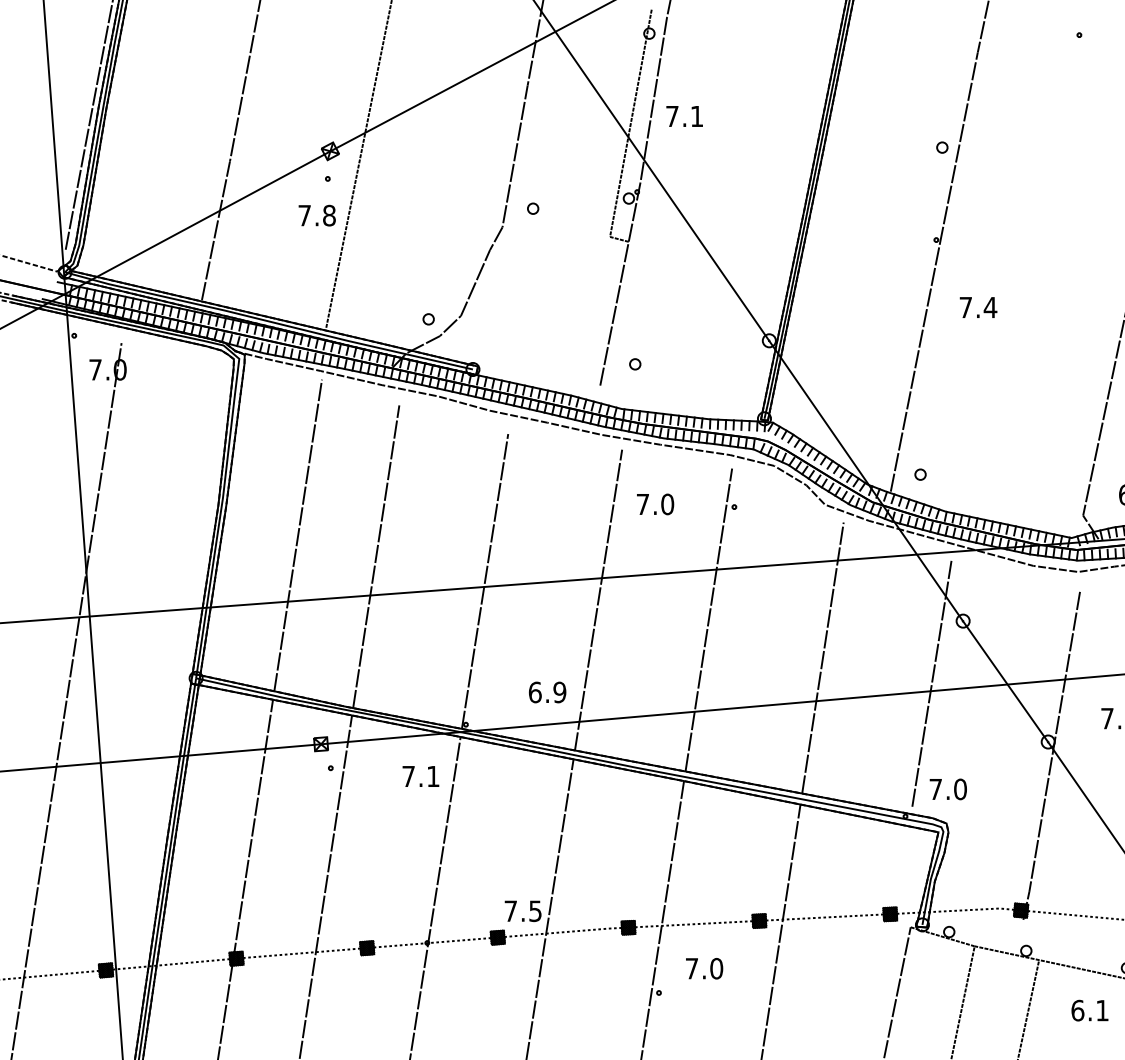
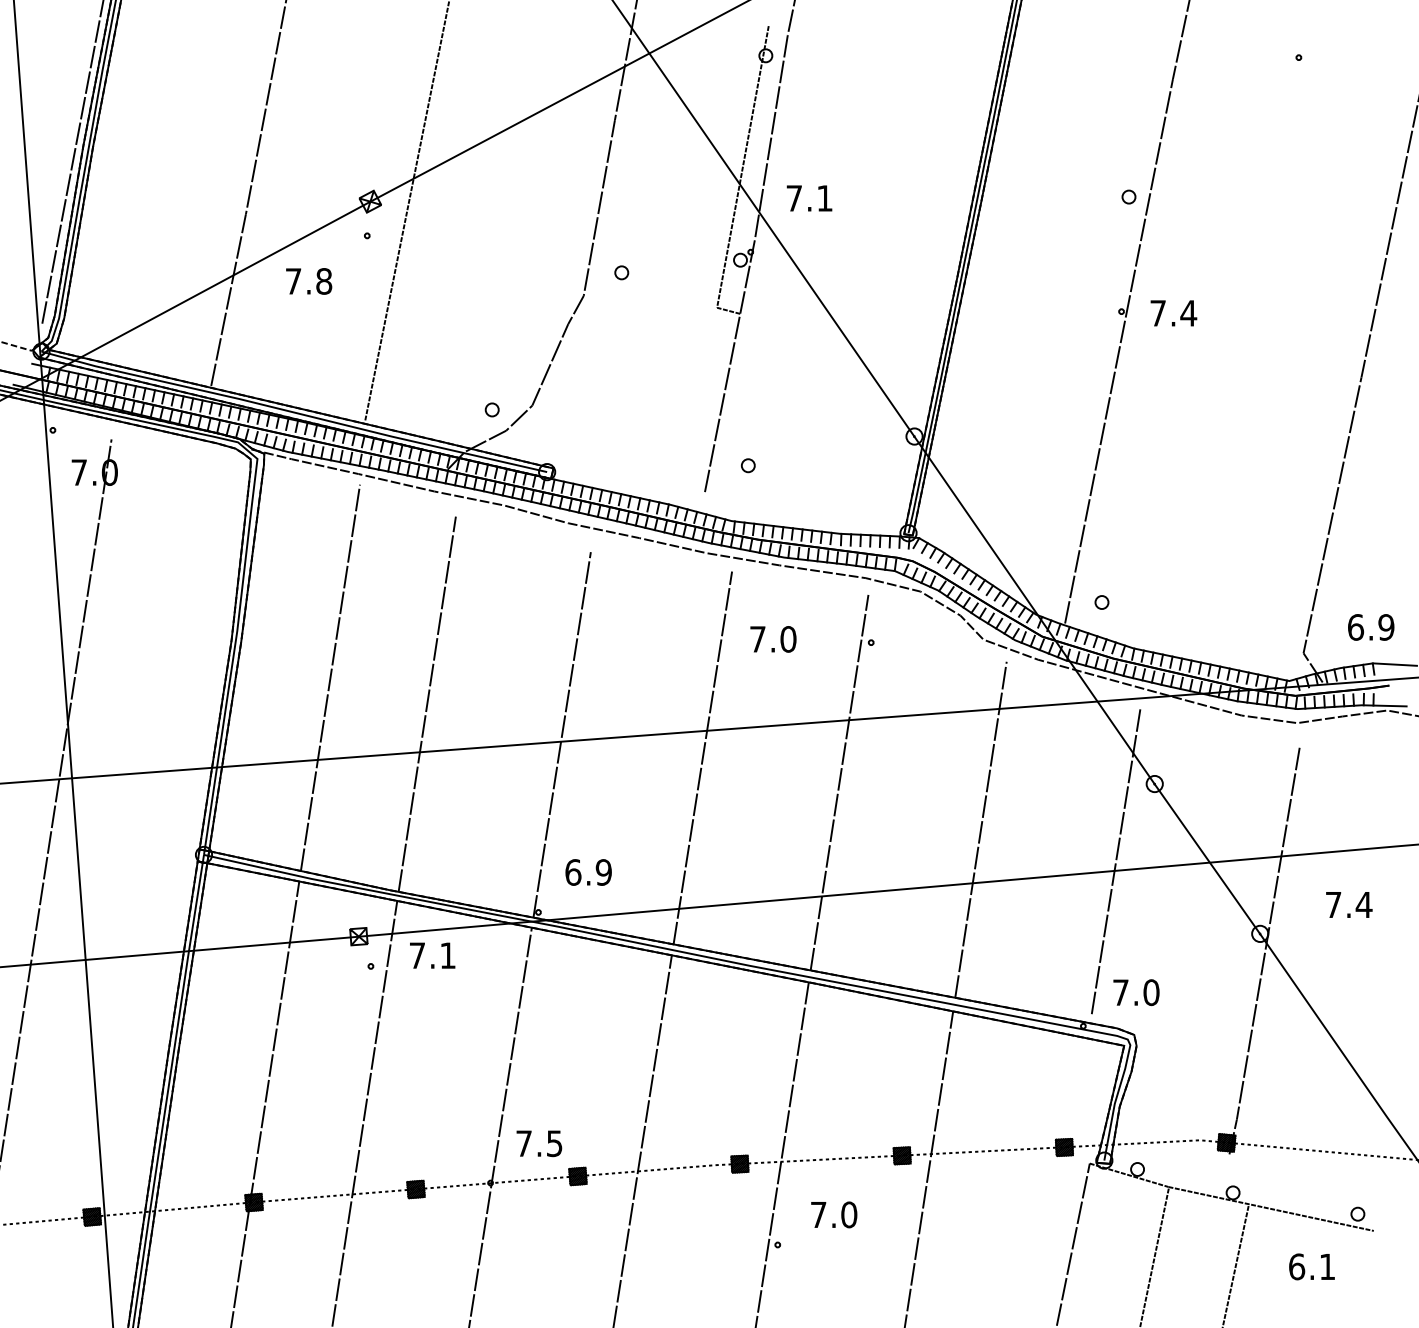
text: (684, 116) -> (809, 198), moved
text: (317, 215) -> (309, 281), moved
text: (978, 307) -> (1173, 313), moved
text: (547, 692) -> (588, 872), moved
text: (420, 776) -> (432, 955), moved
text: (523, 911) -> (539, 1143), moved

